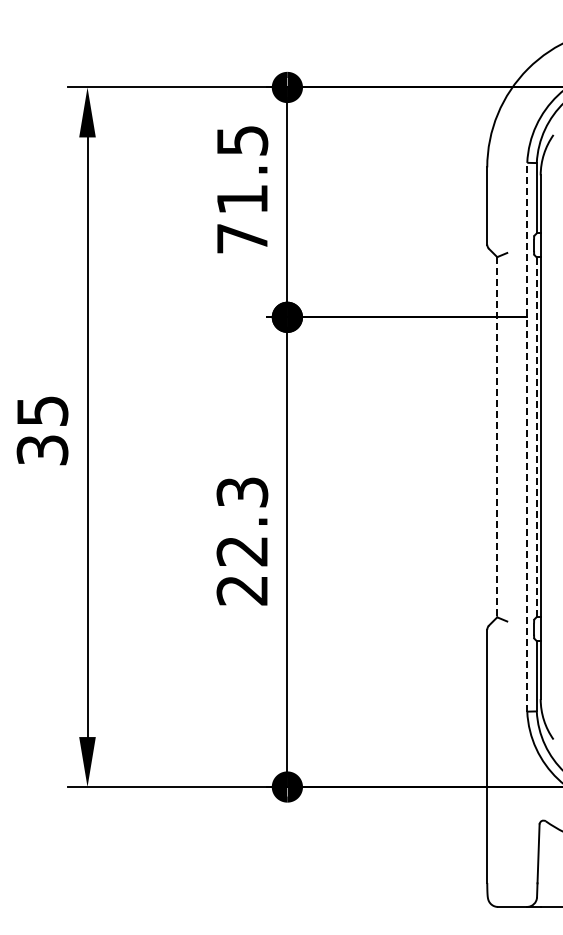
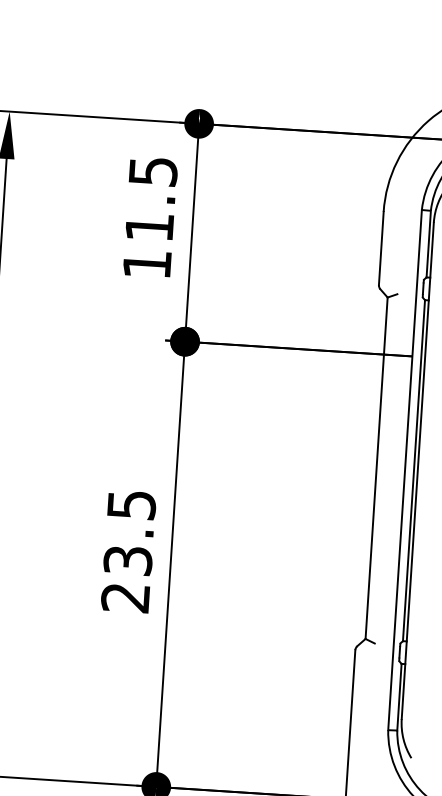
text: (242, 238) -> (147, 264), 71.5 -> 11.5
line: (527, 436) -> (405, 469), dashed -> solid
line: (497, 437) -> (376, 468), dashed -> solid
line: (536, 437) -> (413, 470), dashed -> solid
text: (242, 521) -> (129, 532), 22.3 -> 23.5

